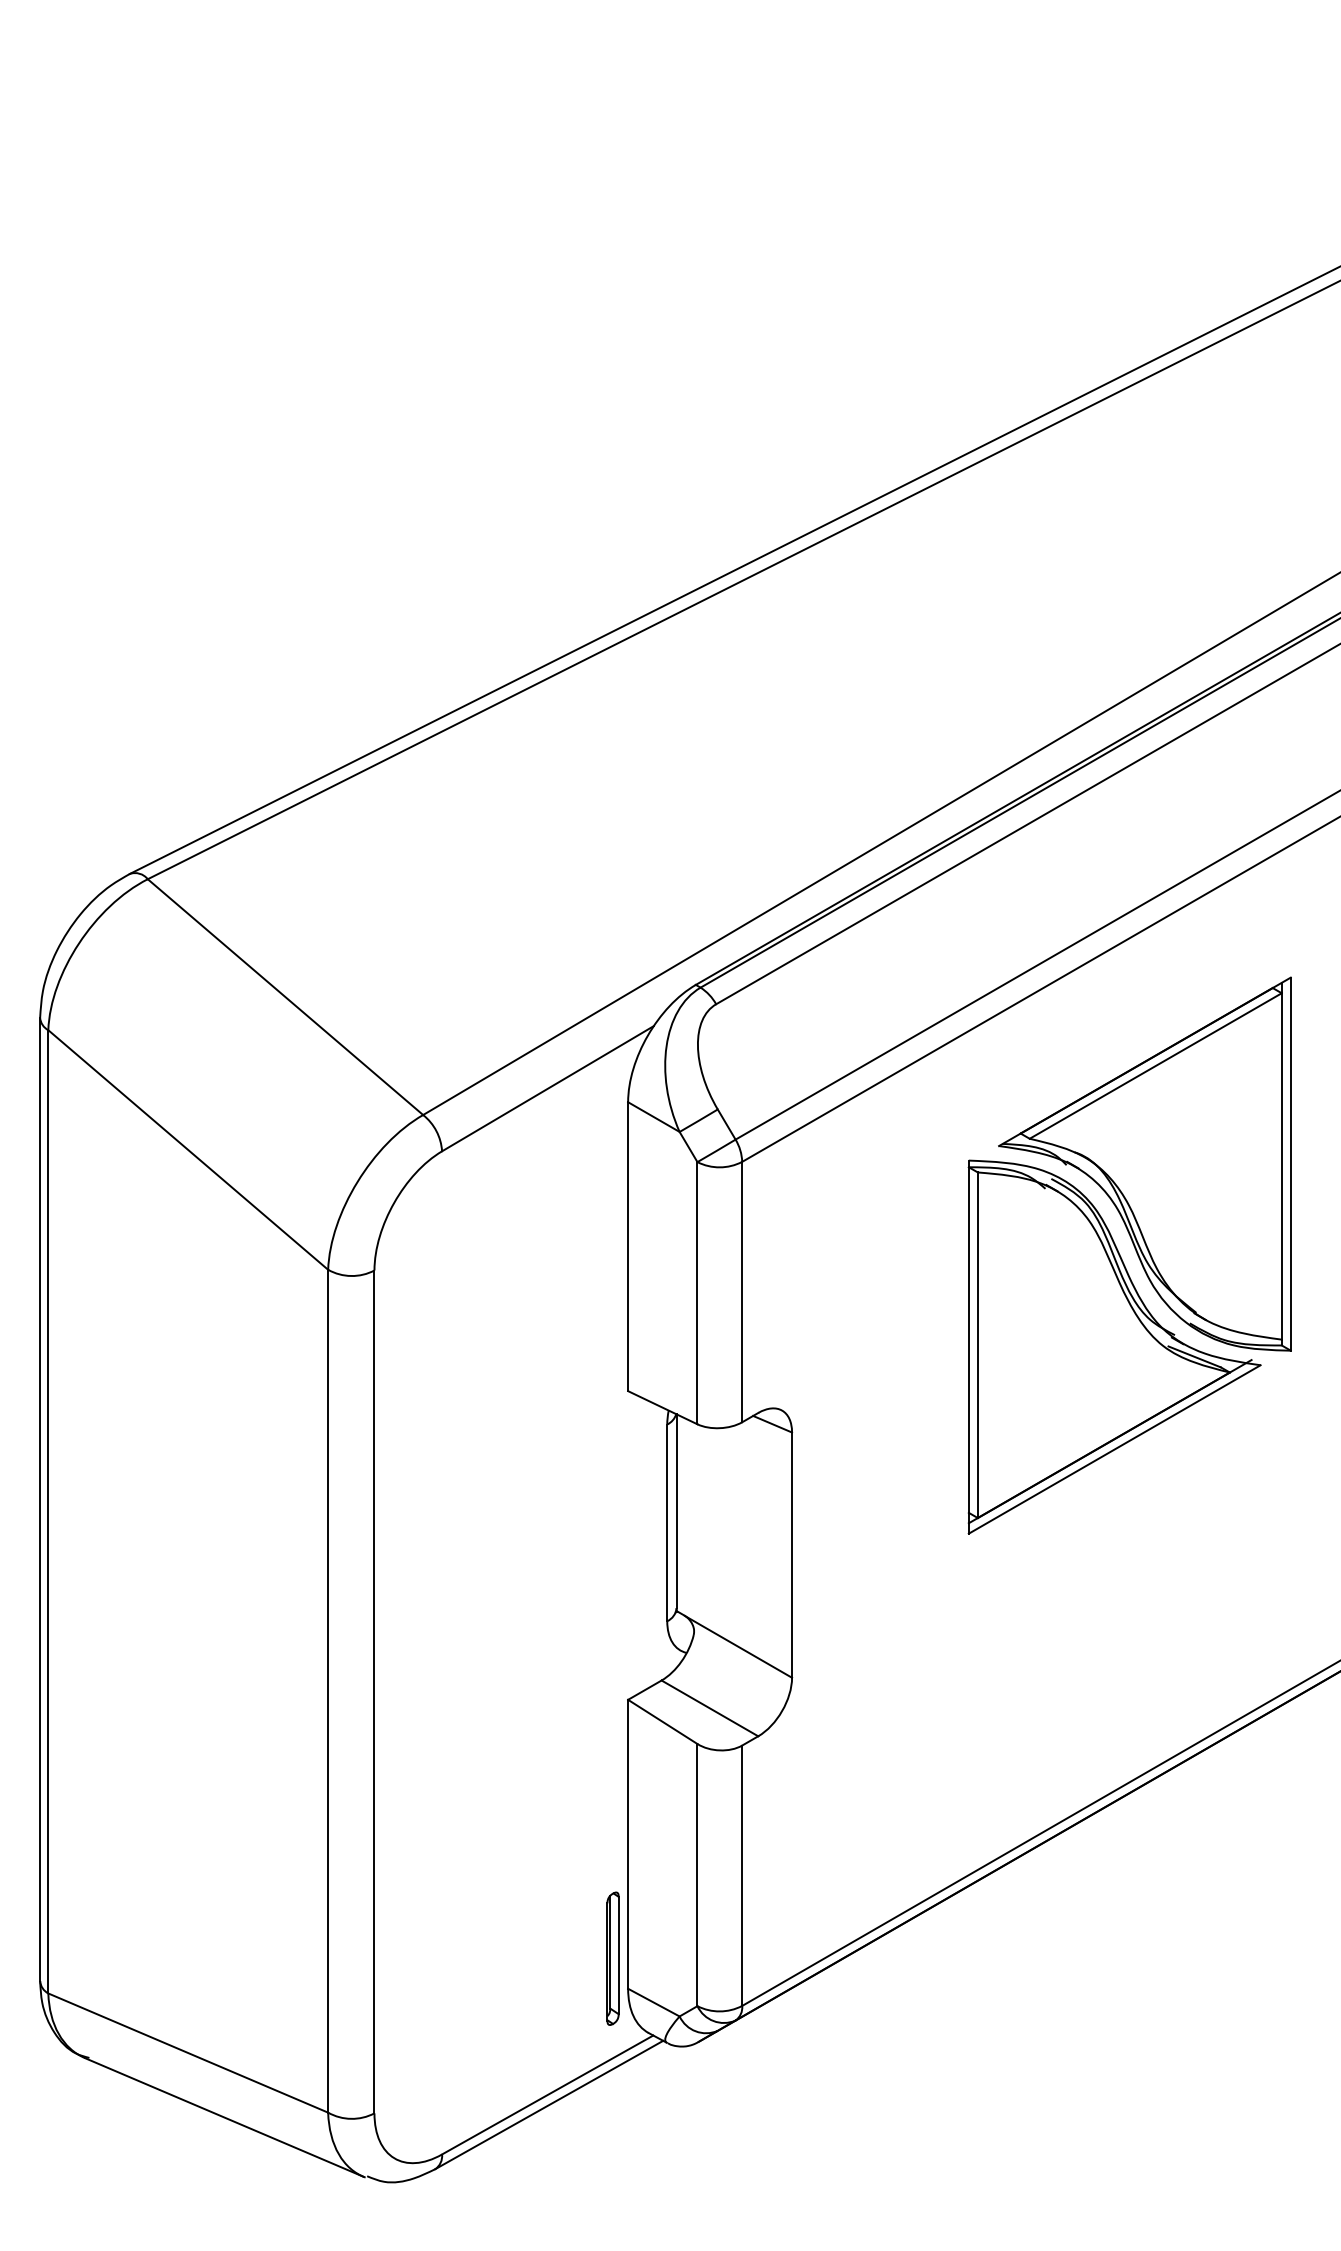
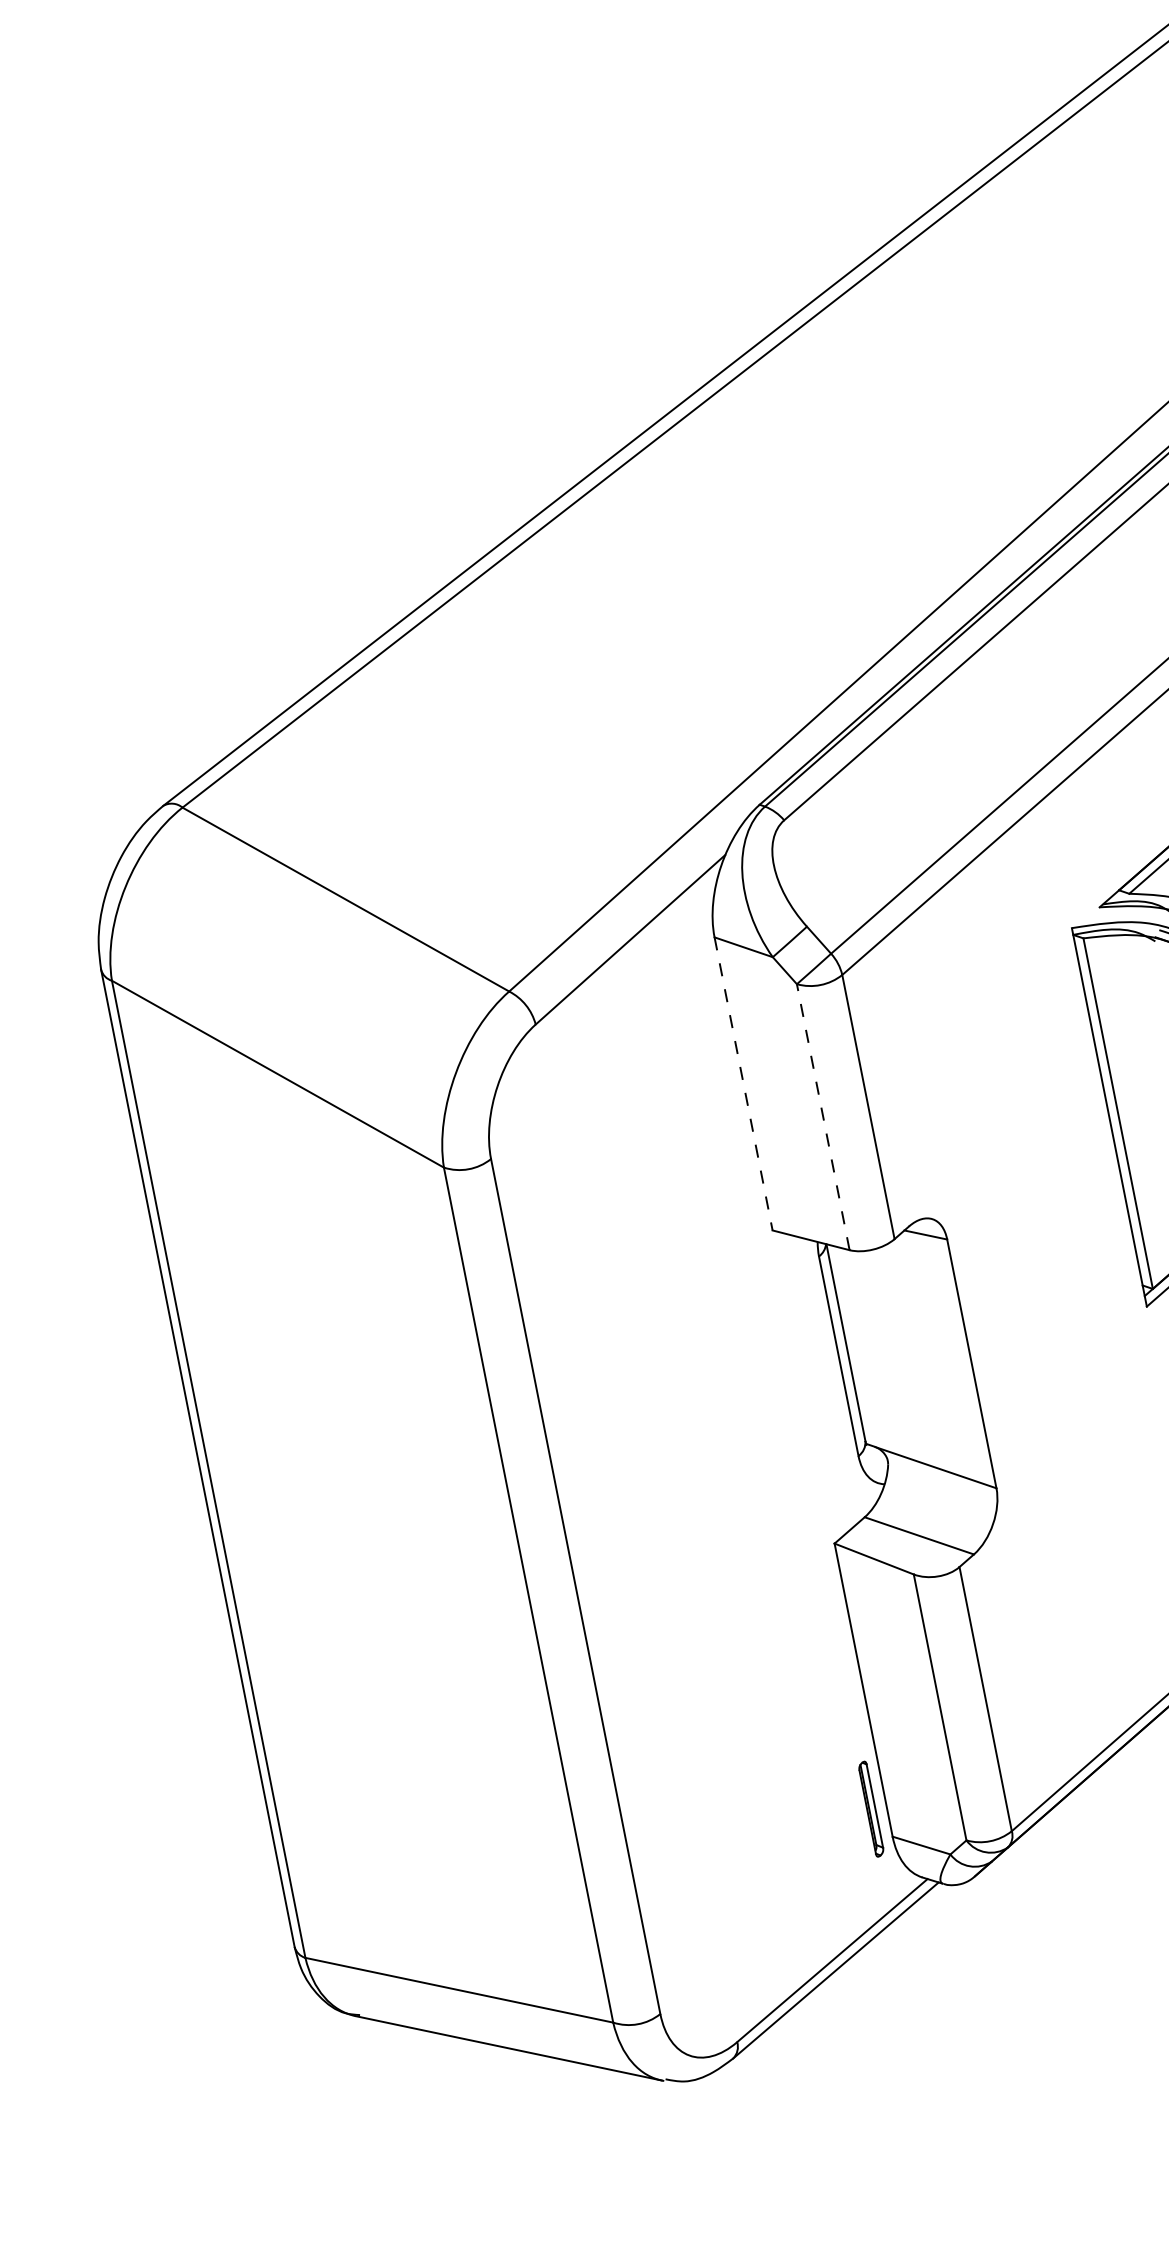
line: (628, 1247) -> (744, 1084), solid -> dashed
line: (697, 1292) -> (823, 1116), solid -> dashed
part: (612, 1958) -> (870, 1809), size x0.7

